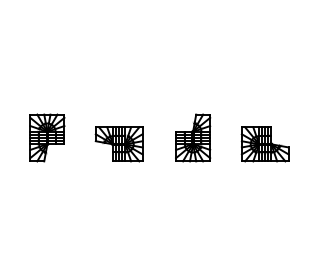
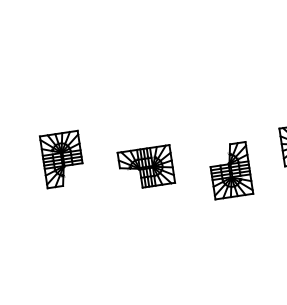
part: (47, 137) -> (62, 158), moved
part: (193, 137) -> (230, 170), moved

